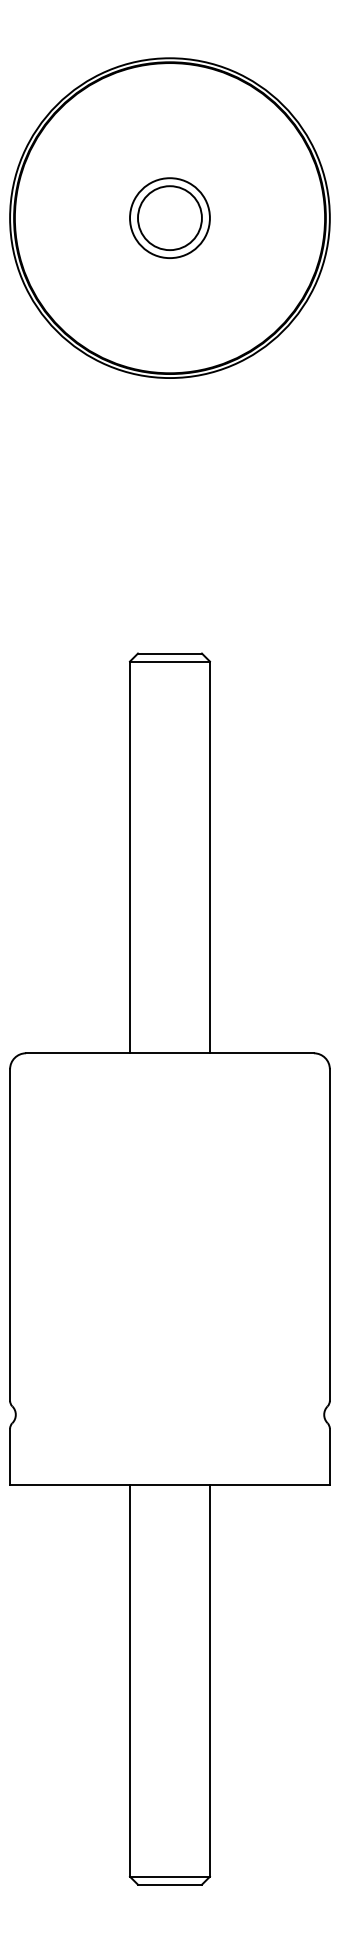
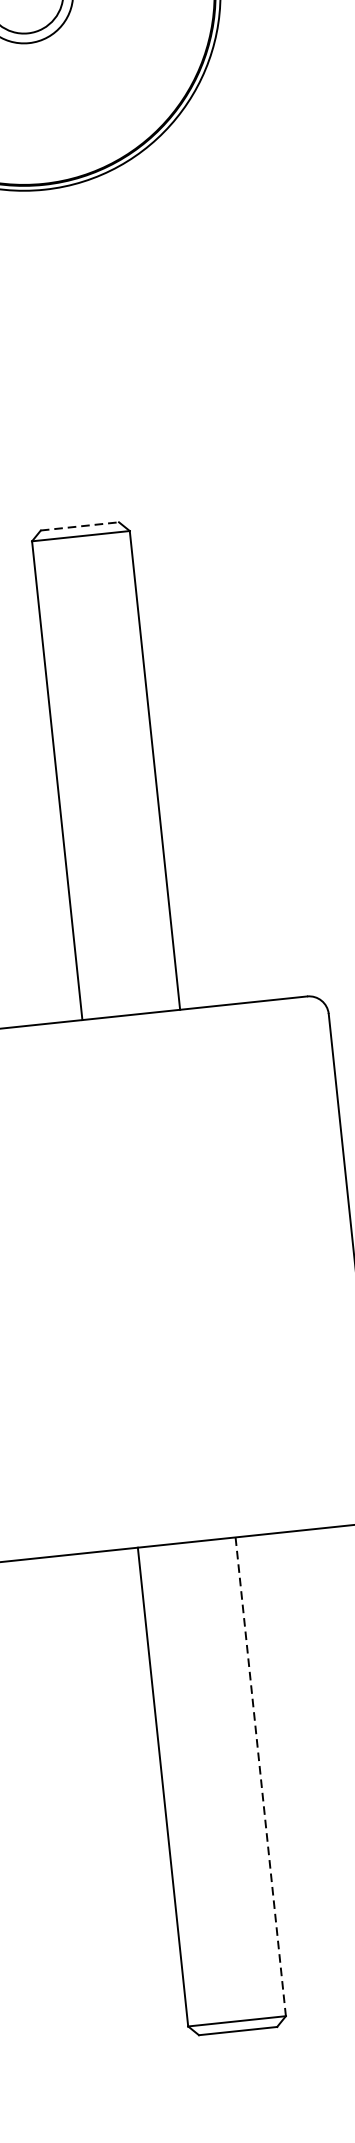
line: (169, 653) -> (79, 526), solid -> dashed
line: (209, 1680) -> (260, 1776), solid -> dashed

